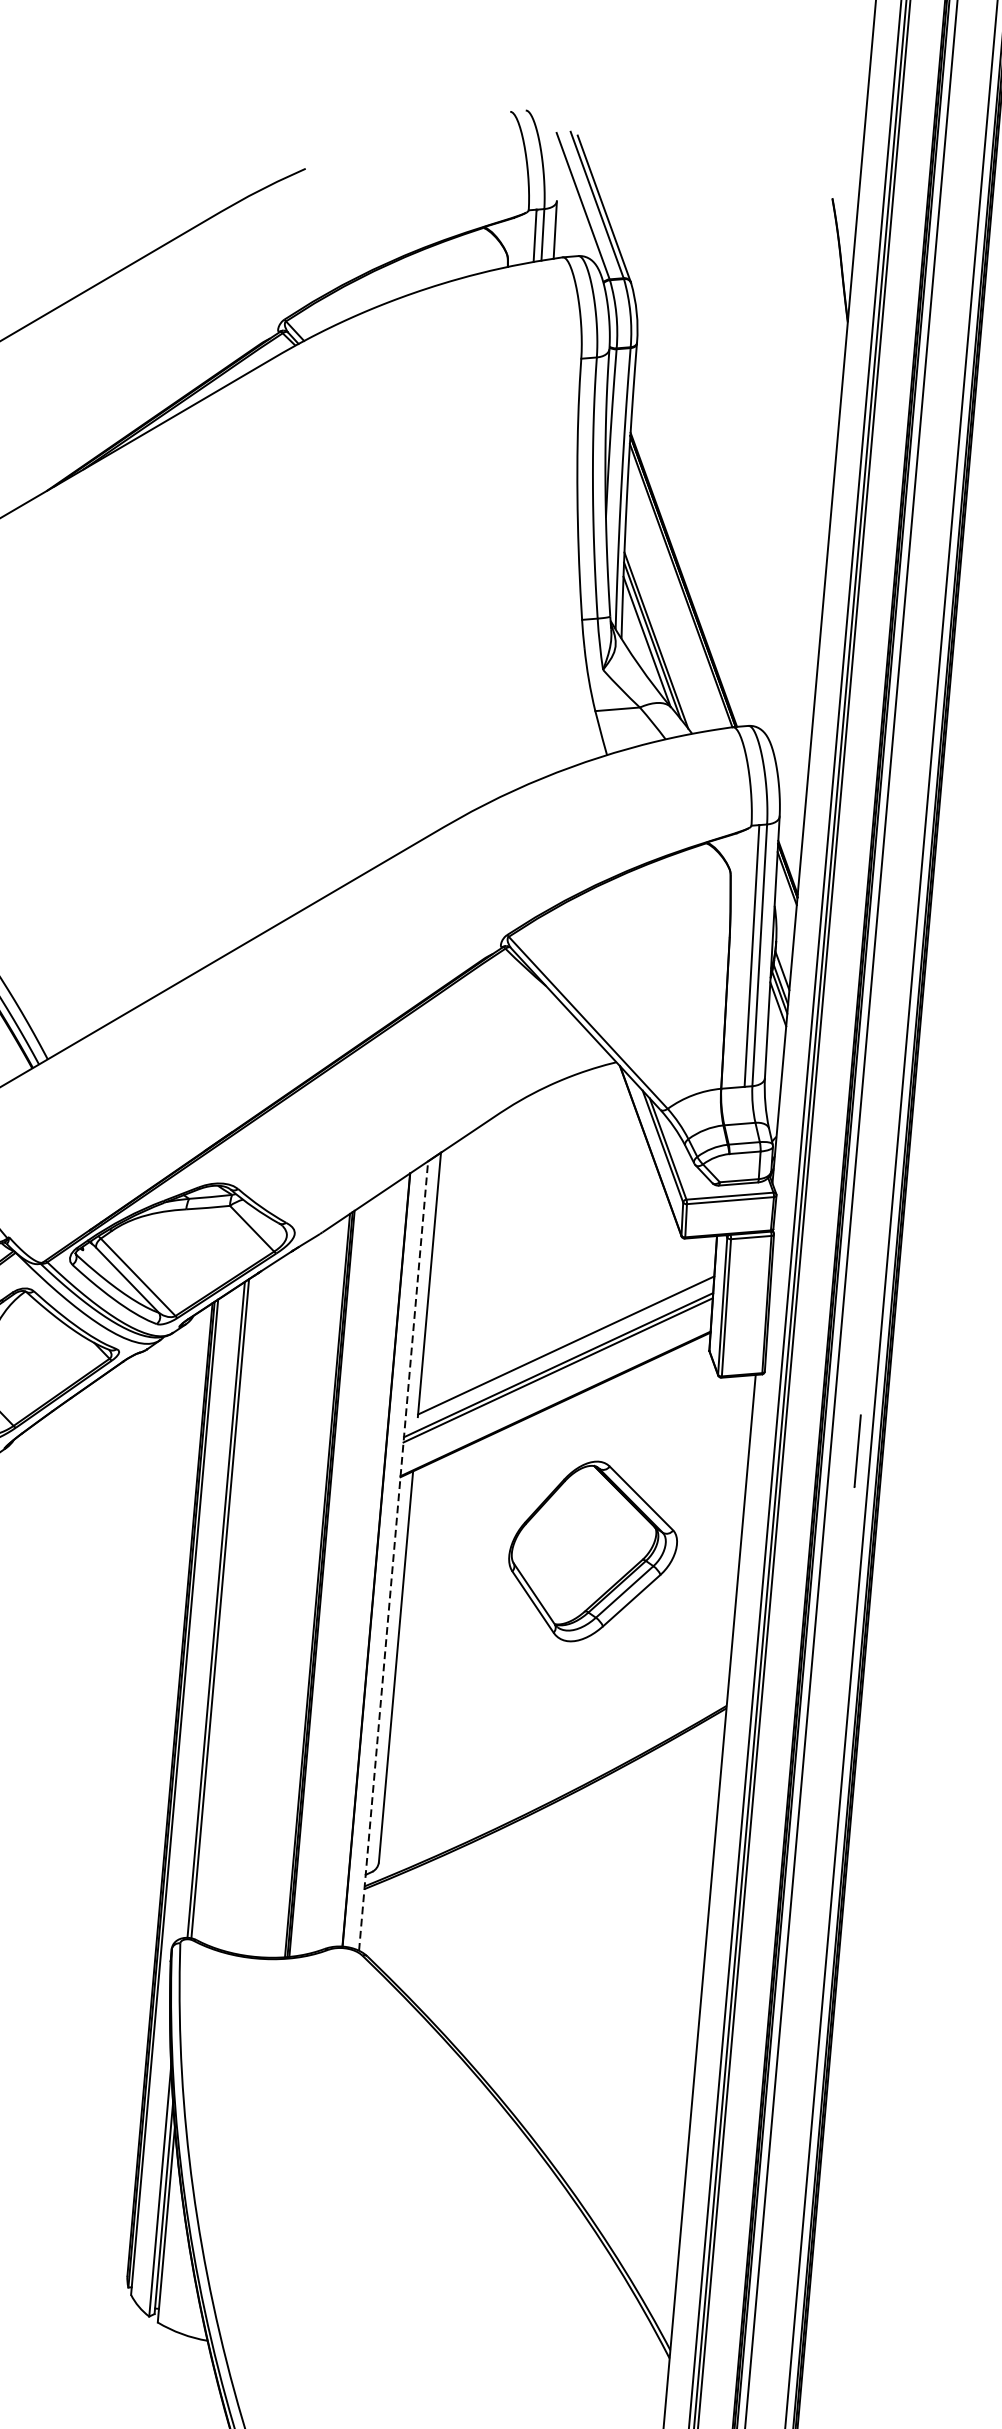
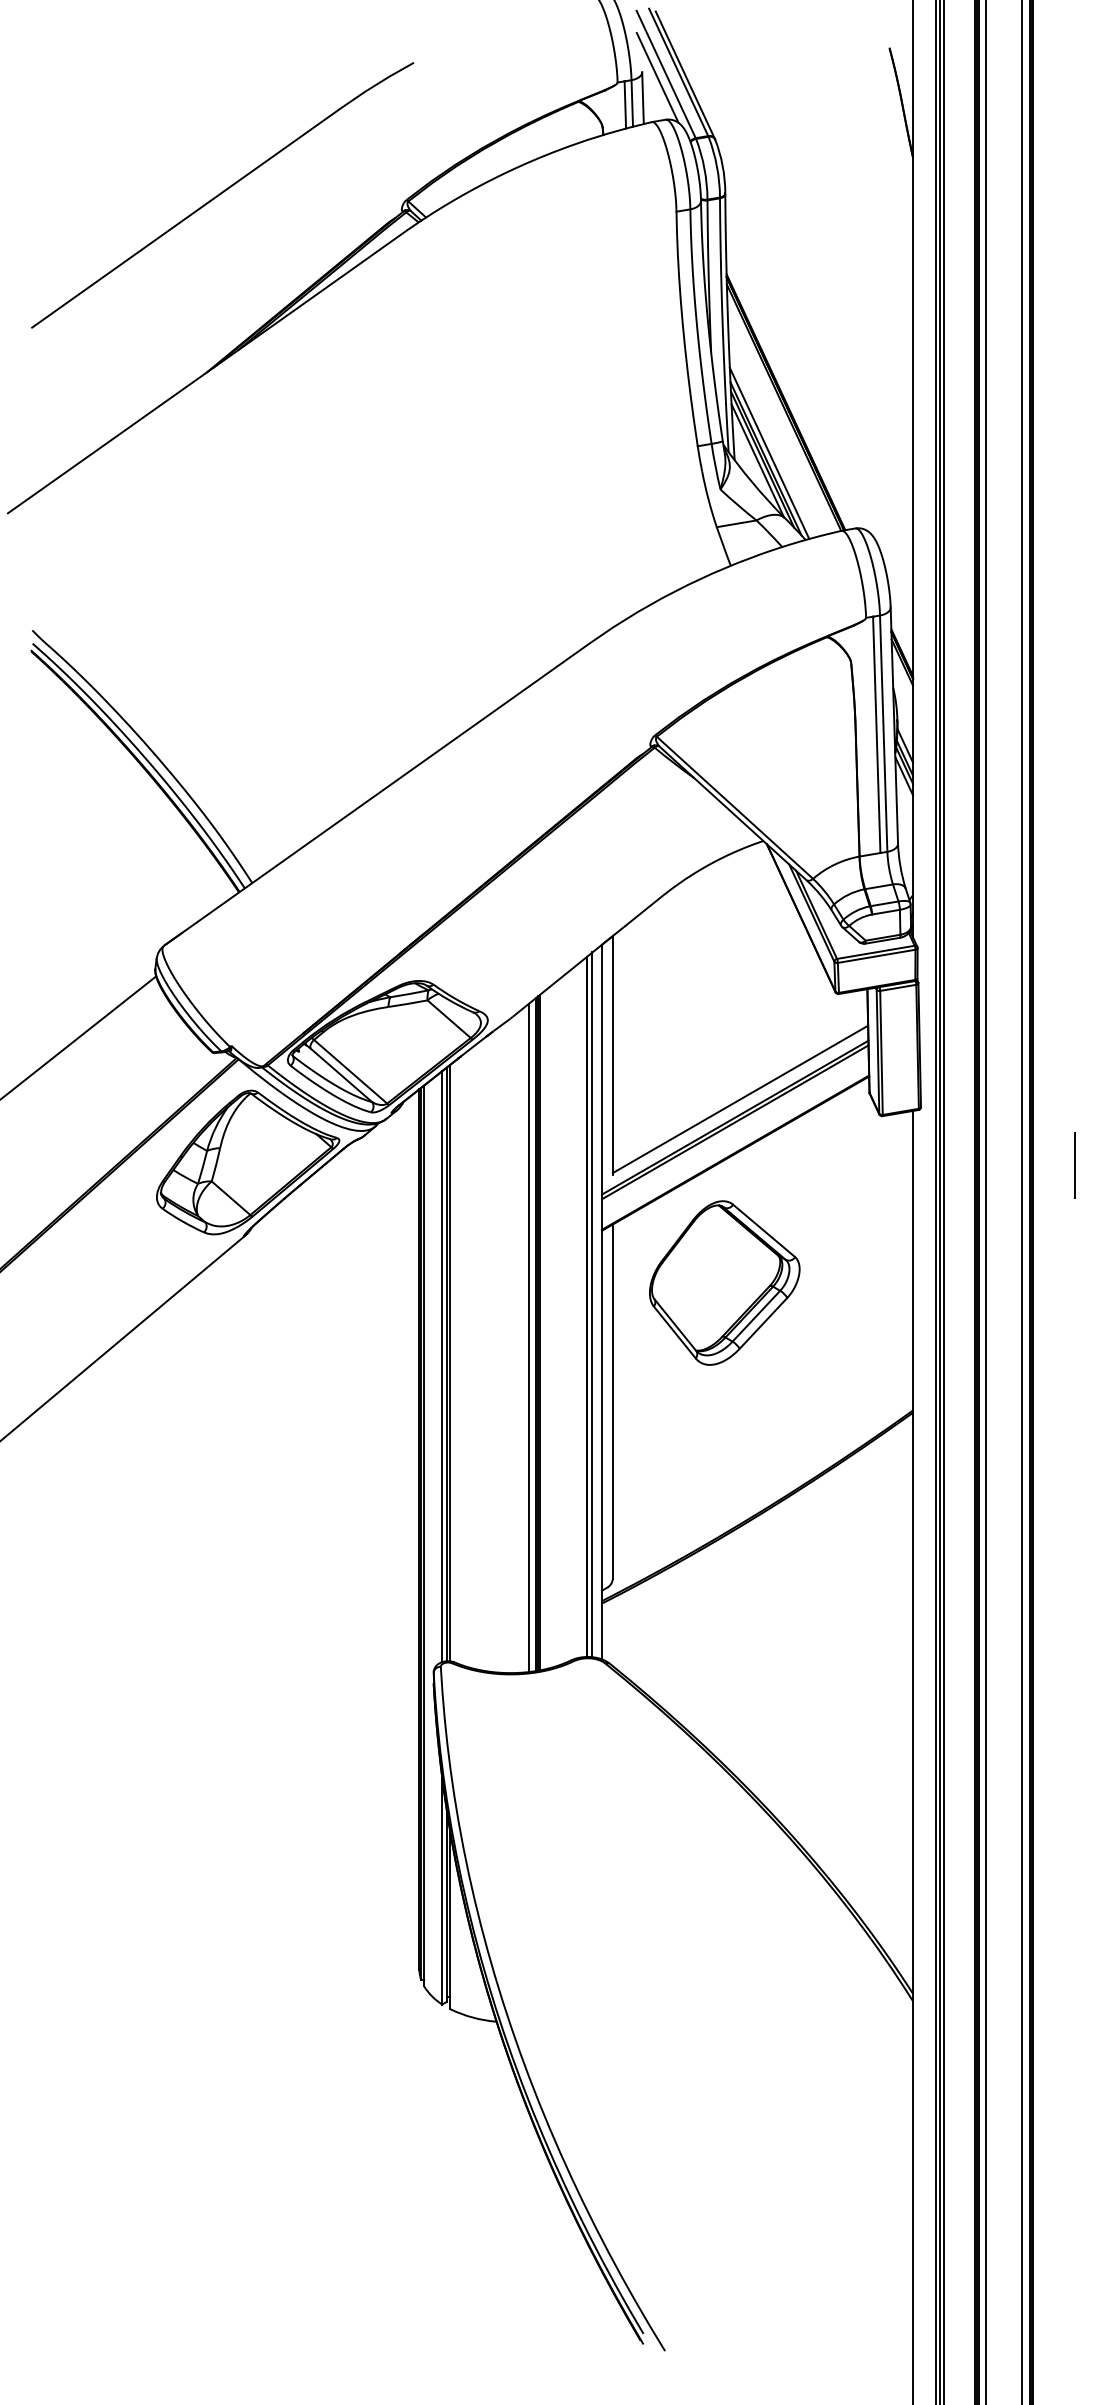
line: (573, 208) -> (657, 77), added
line: (660, 633) -> (769, 452), added
line: (857, 1451) -> (1074, 1165), moved
part: (592, 1551) -> (724, 1282), moved
line: (393, 1555) -> (601, 1301), dashed -> solid
line: (382, 1557) -> (592, 1304), added
line: (309, 1588) -> (528, 1337), added
line: (211, 1611) -> (442, 1366), added

